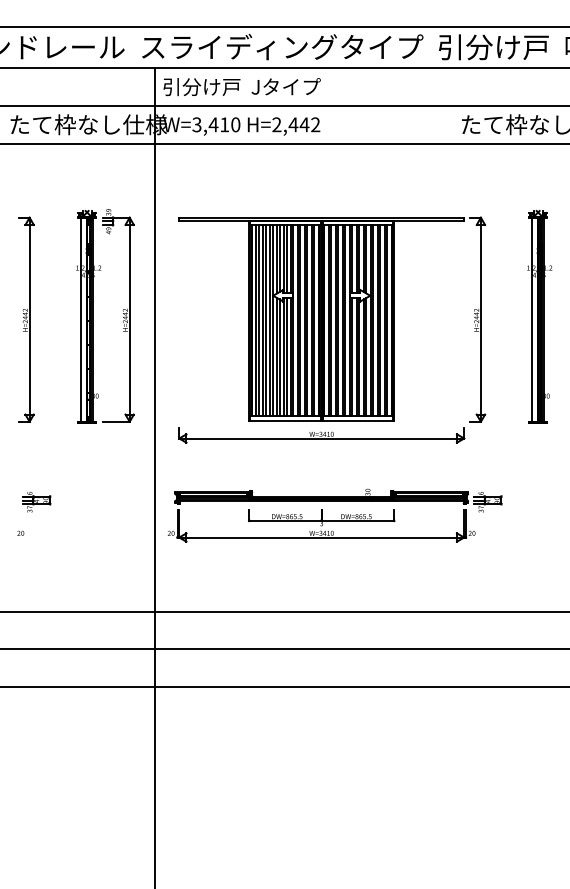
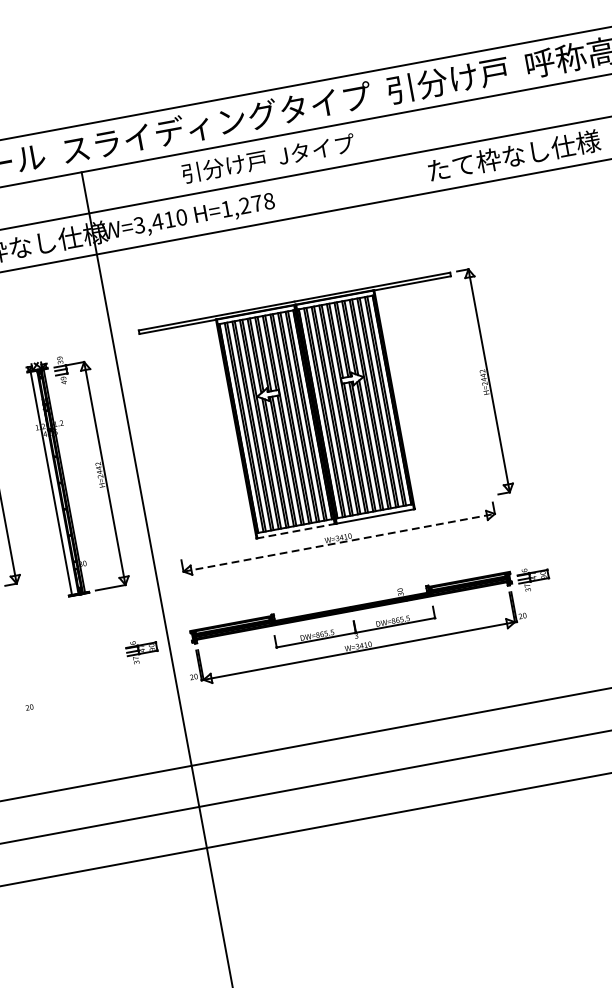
text: (241, 87) -> (267, 159), moved
text: (296, 124) -> (248, 204), H=2,442 -> H=1,278
part: (93, 316) -> (64, 477), moved
part: (539, 316) -> (552, 365), removed
line: (285, 421) -> (296, 531), solid -> dashed
line: (322, 438) -> (340, 542), solid -> dashed
part: (36, 502) -> (142, 651), moved

